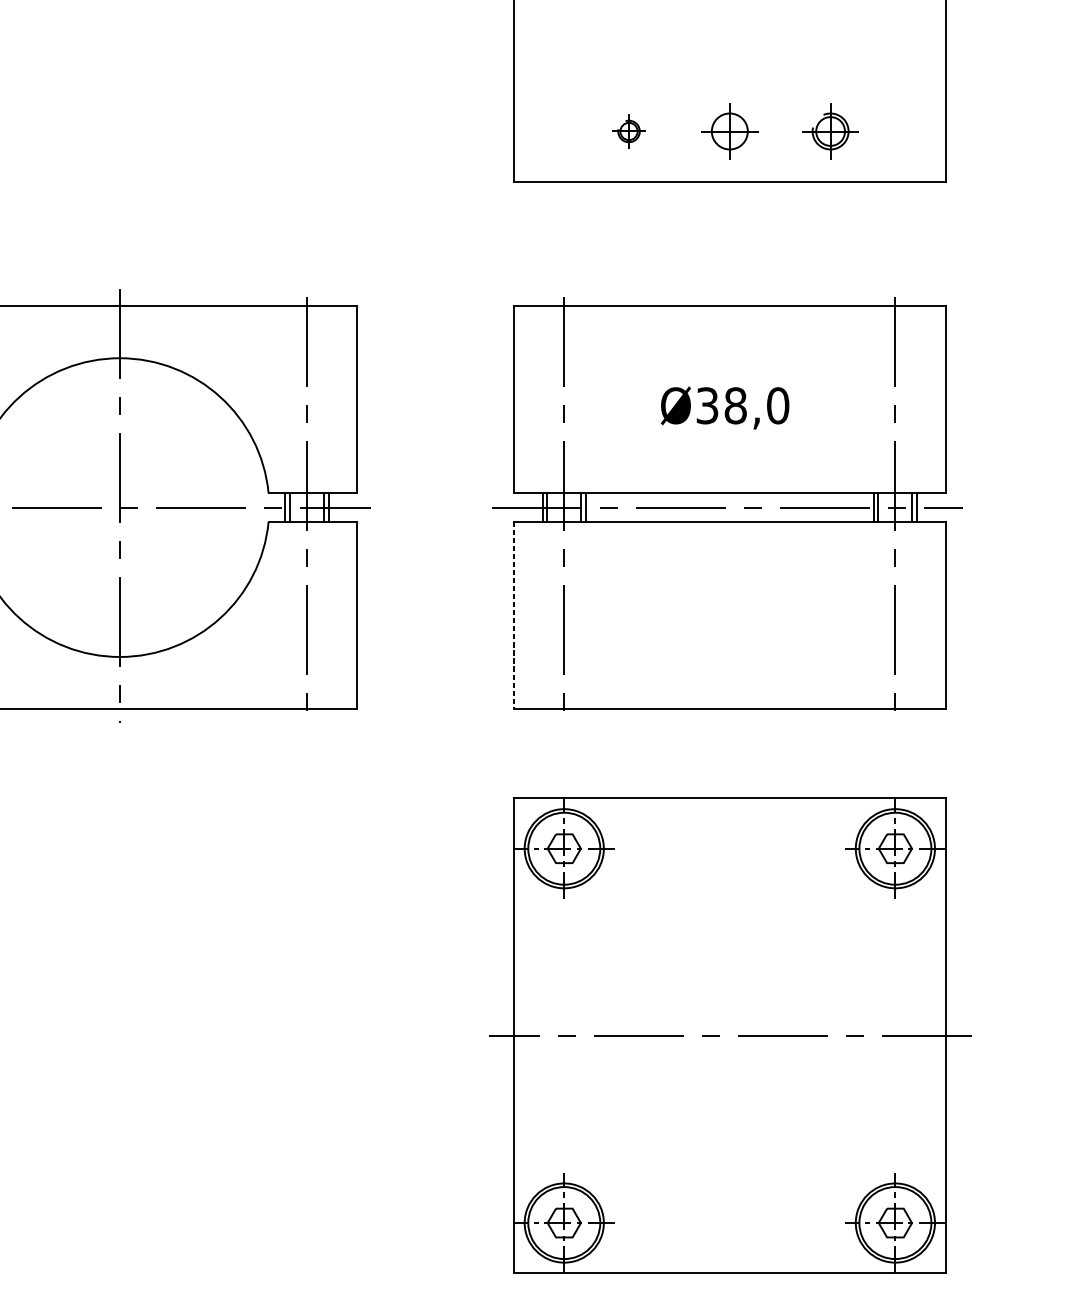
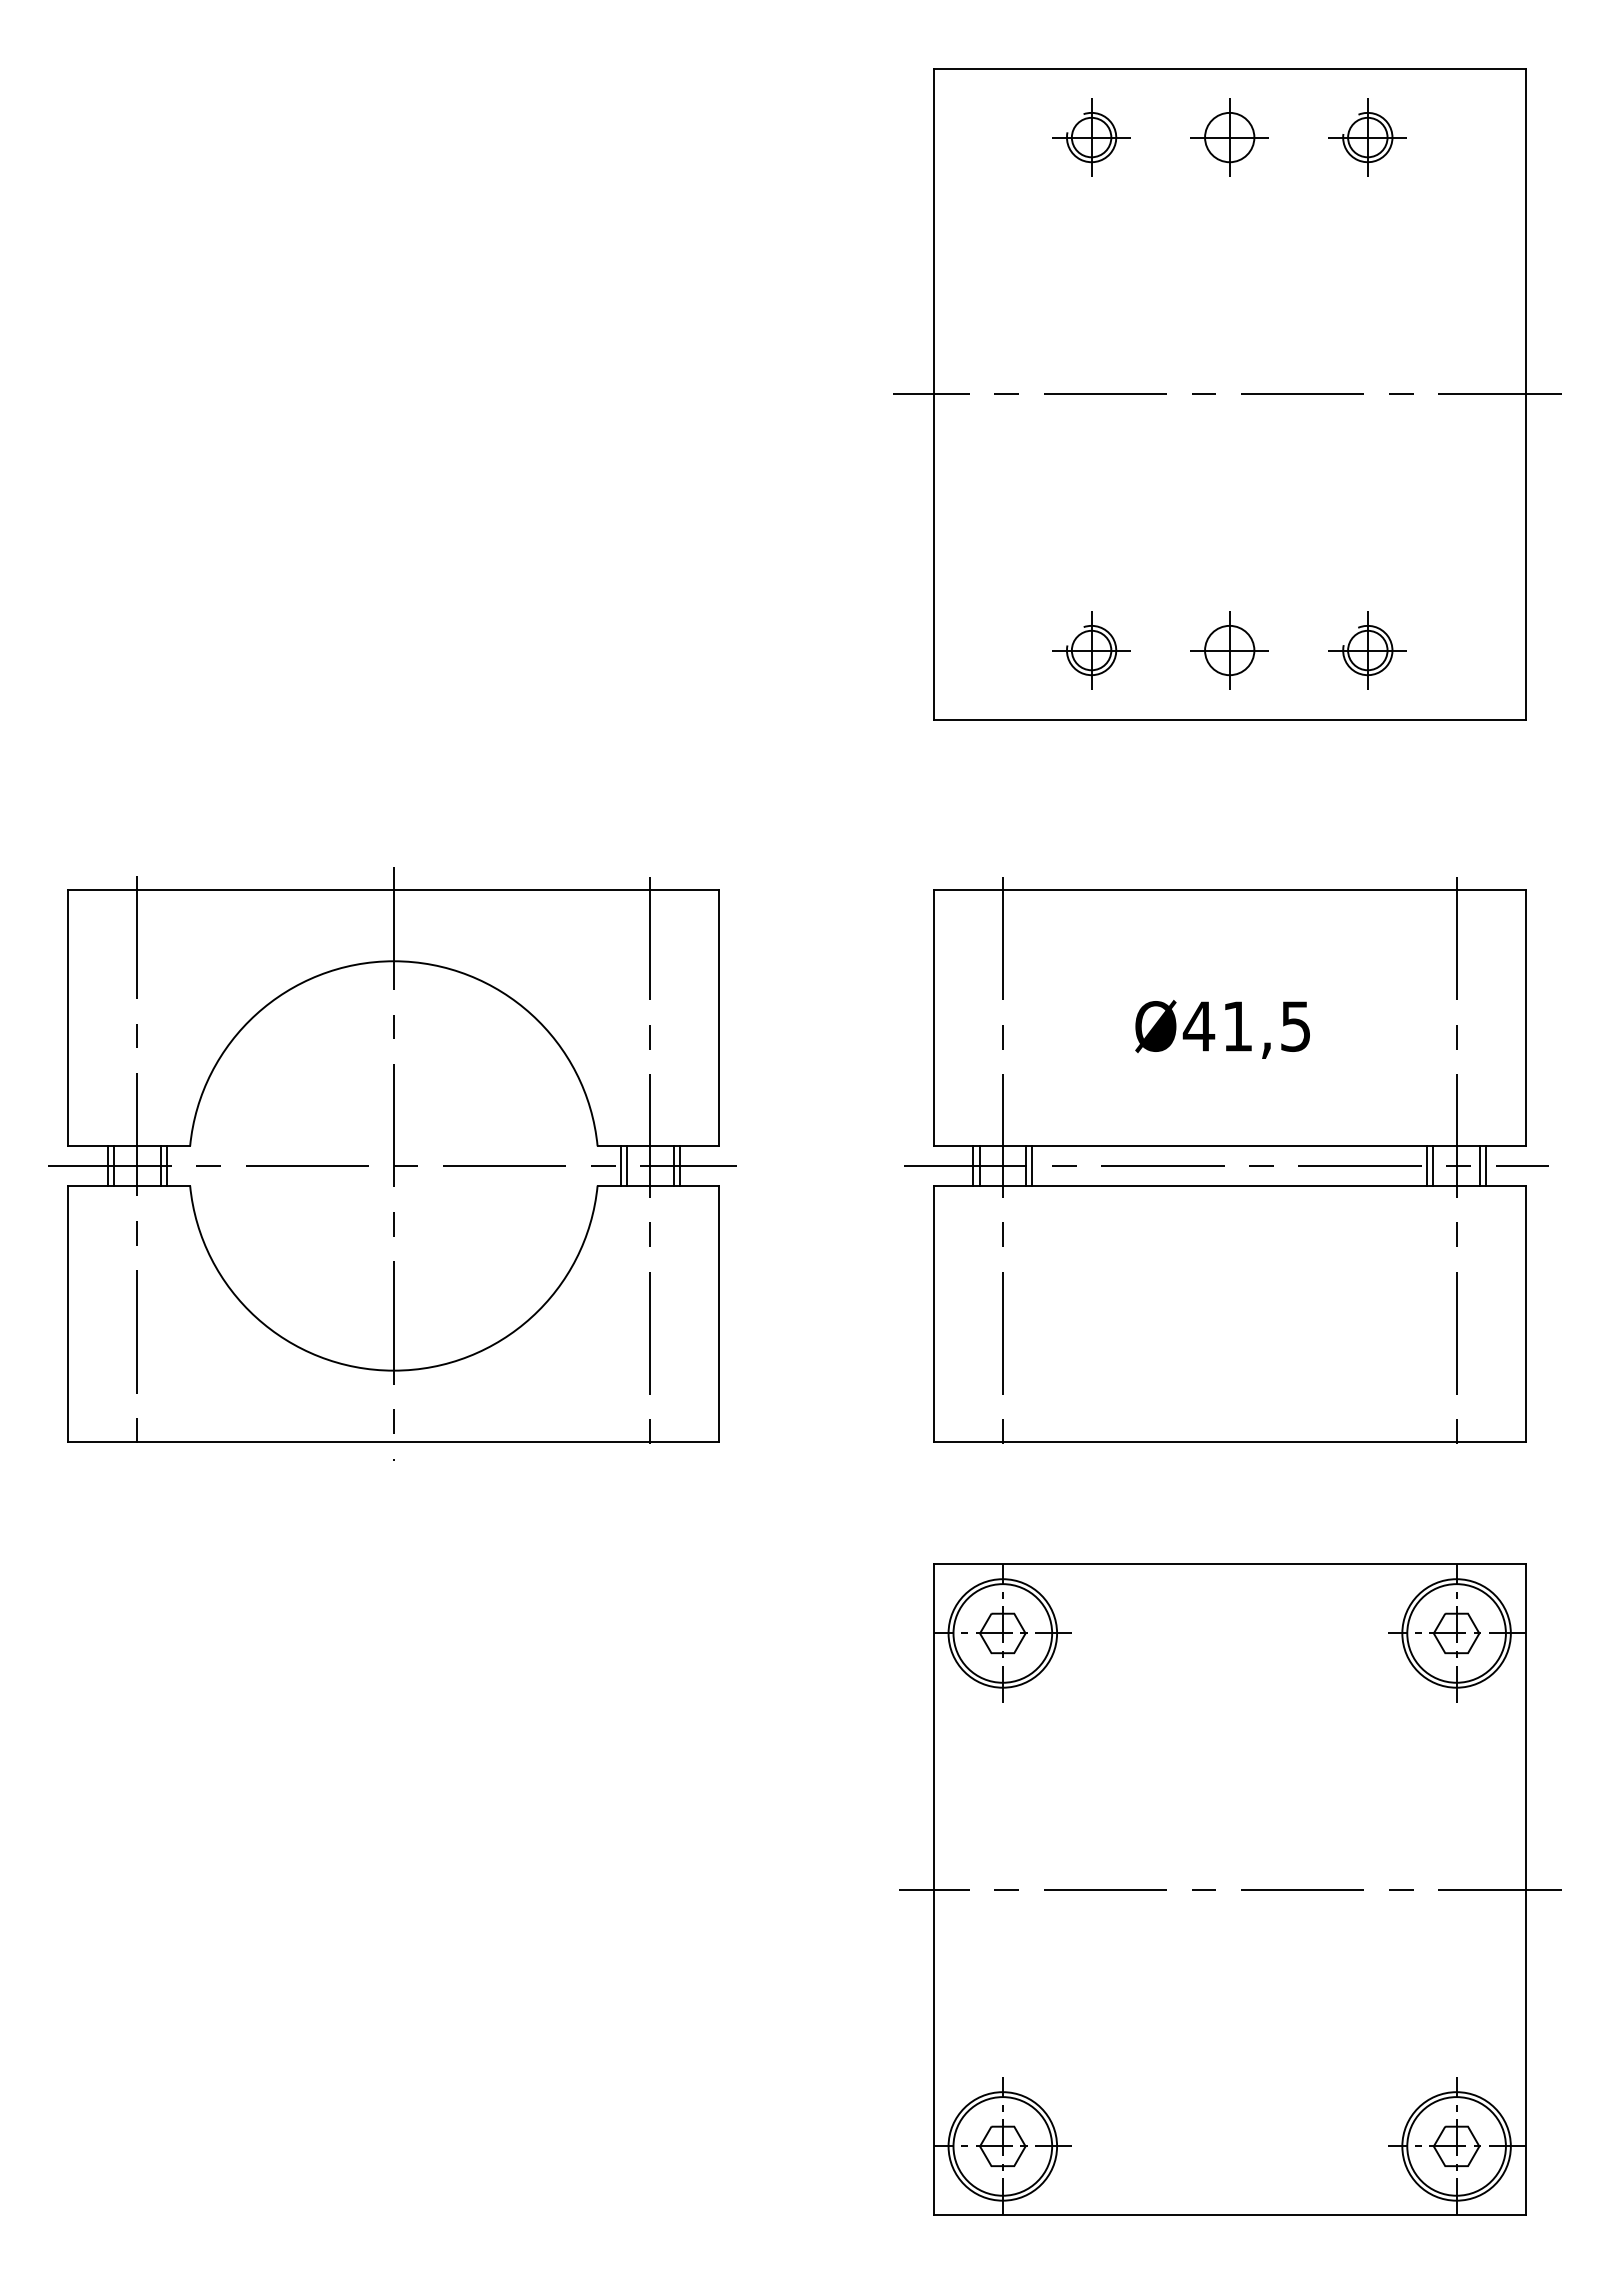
part: (628, 131) -> (1091, 650), size x1.67
text: (742, 405) -> (1246, 1026), Ø38,0 -> Ø41,5
line: (513, 616) -> (933, 1314), dashed -> solid

